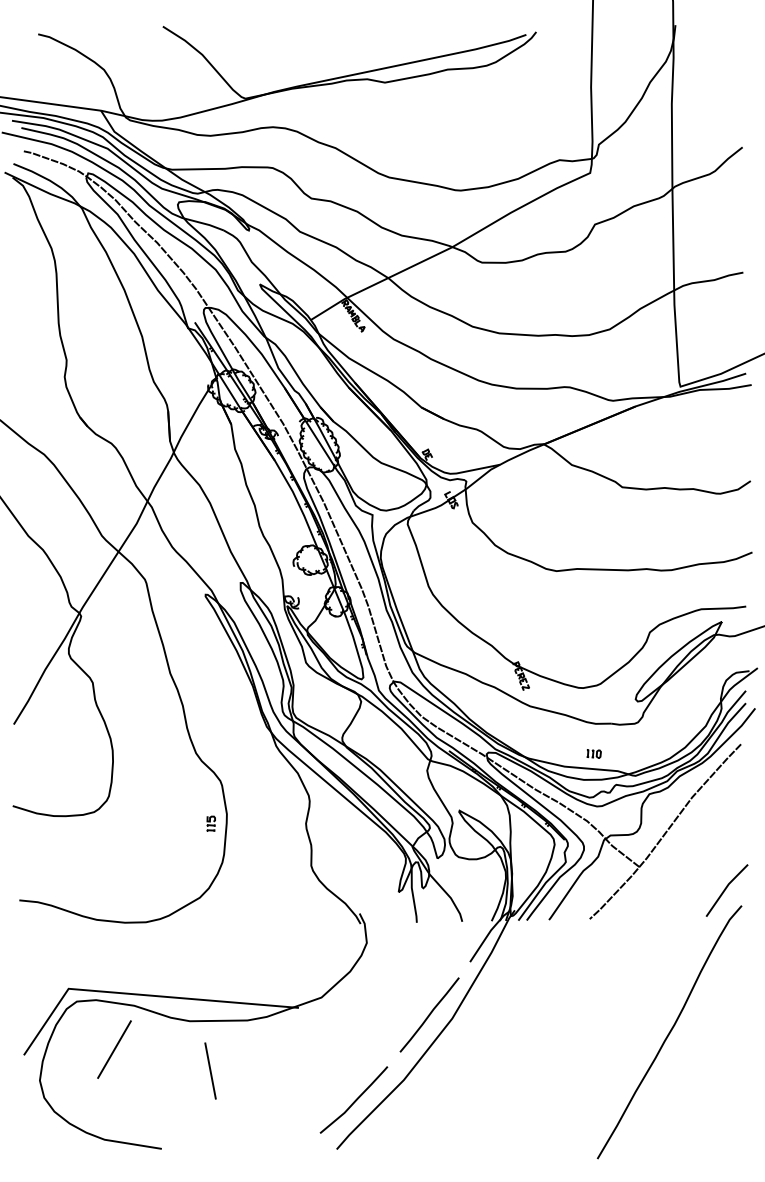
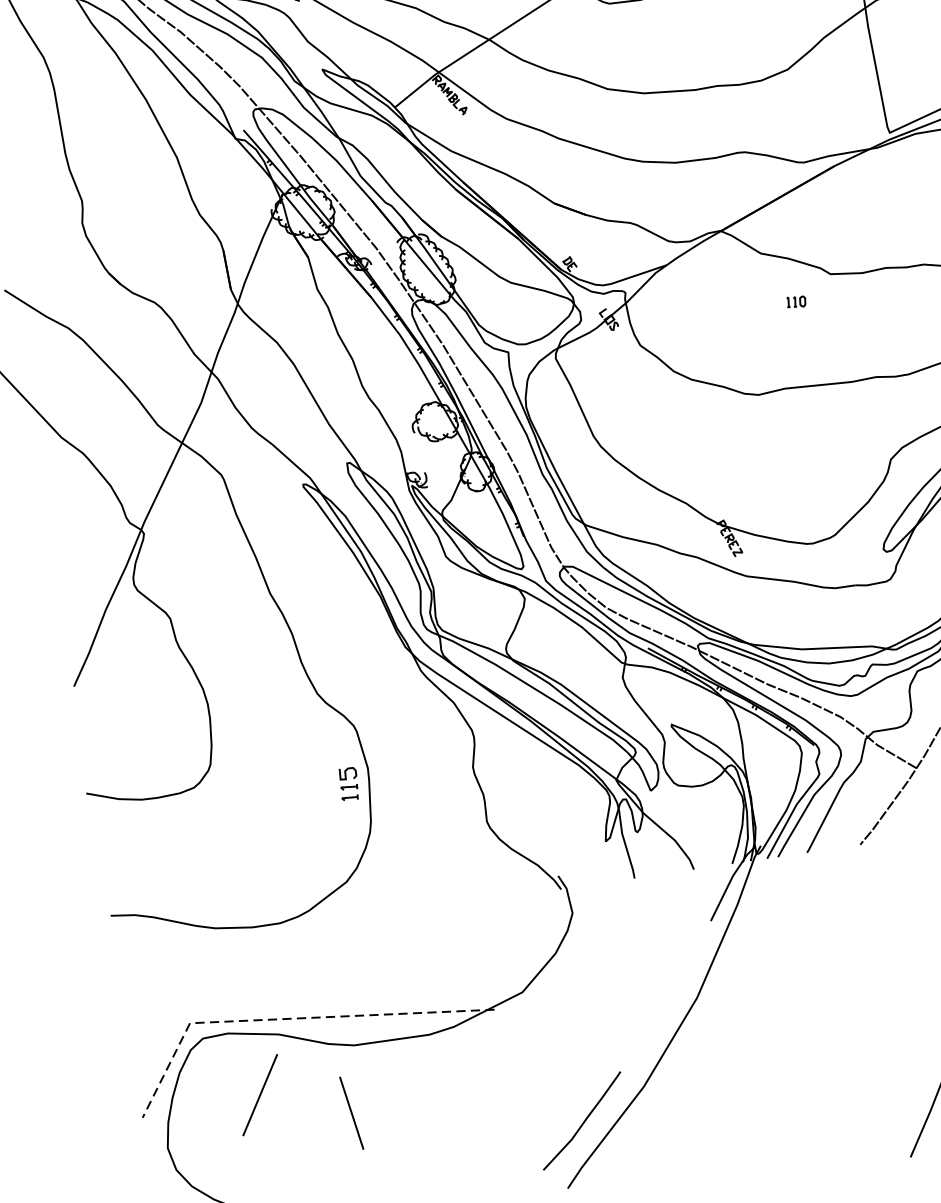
part: (593, 753) -> (795, 301), moved
part: (210, 823) -> (347, 783), size x1.6
line: (143, 994) -> (288, 1018), solid -> dashed
line: (429, 1014) -> (666, 996), removed
line: (210, 1070) -> (351, 1112), moved

